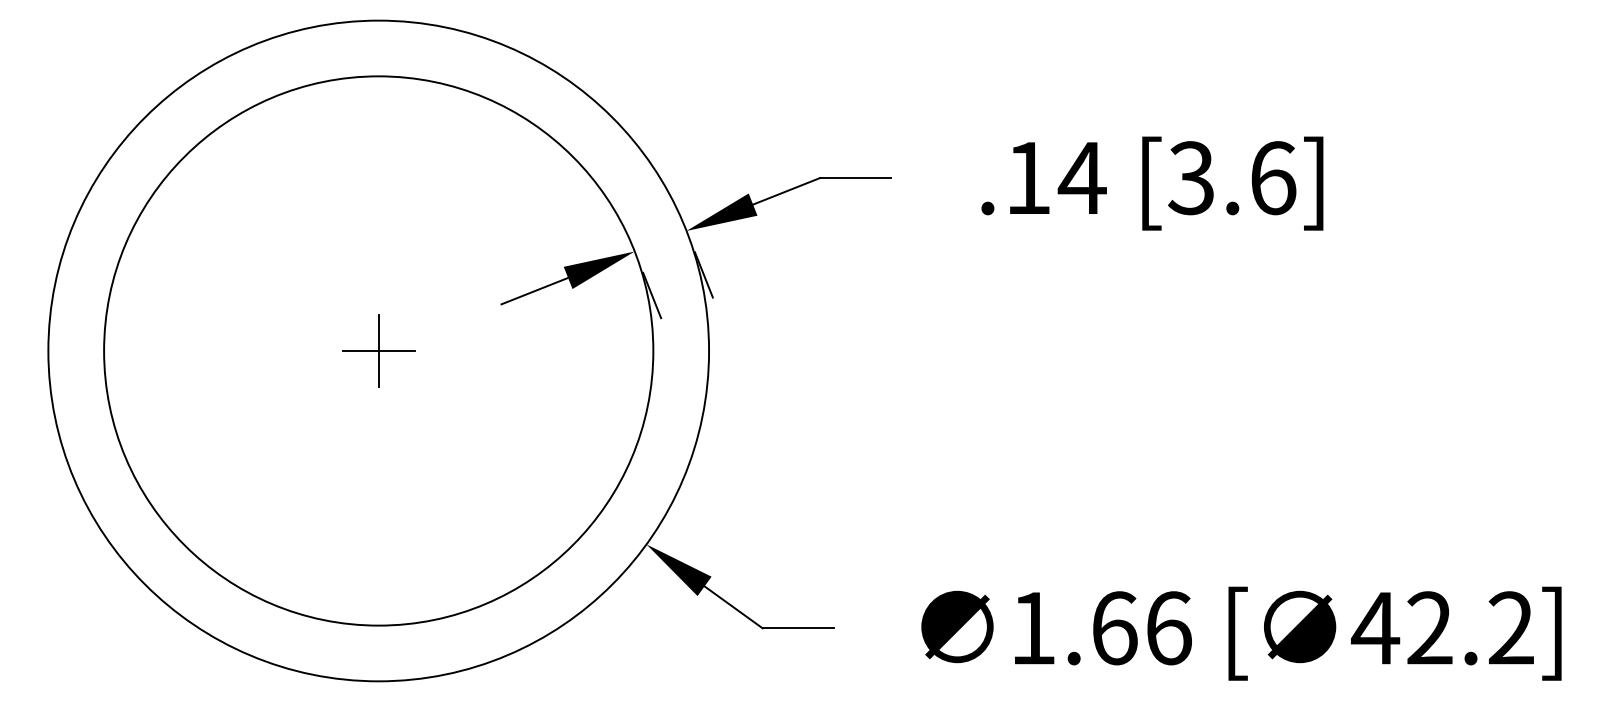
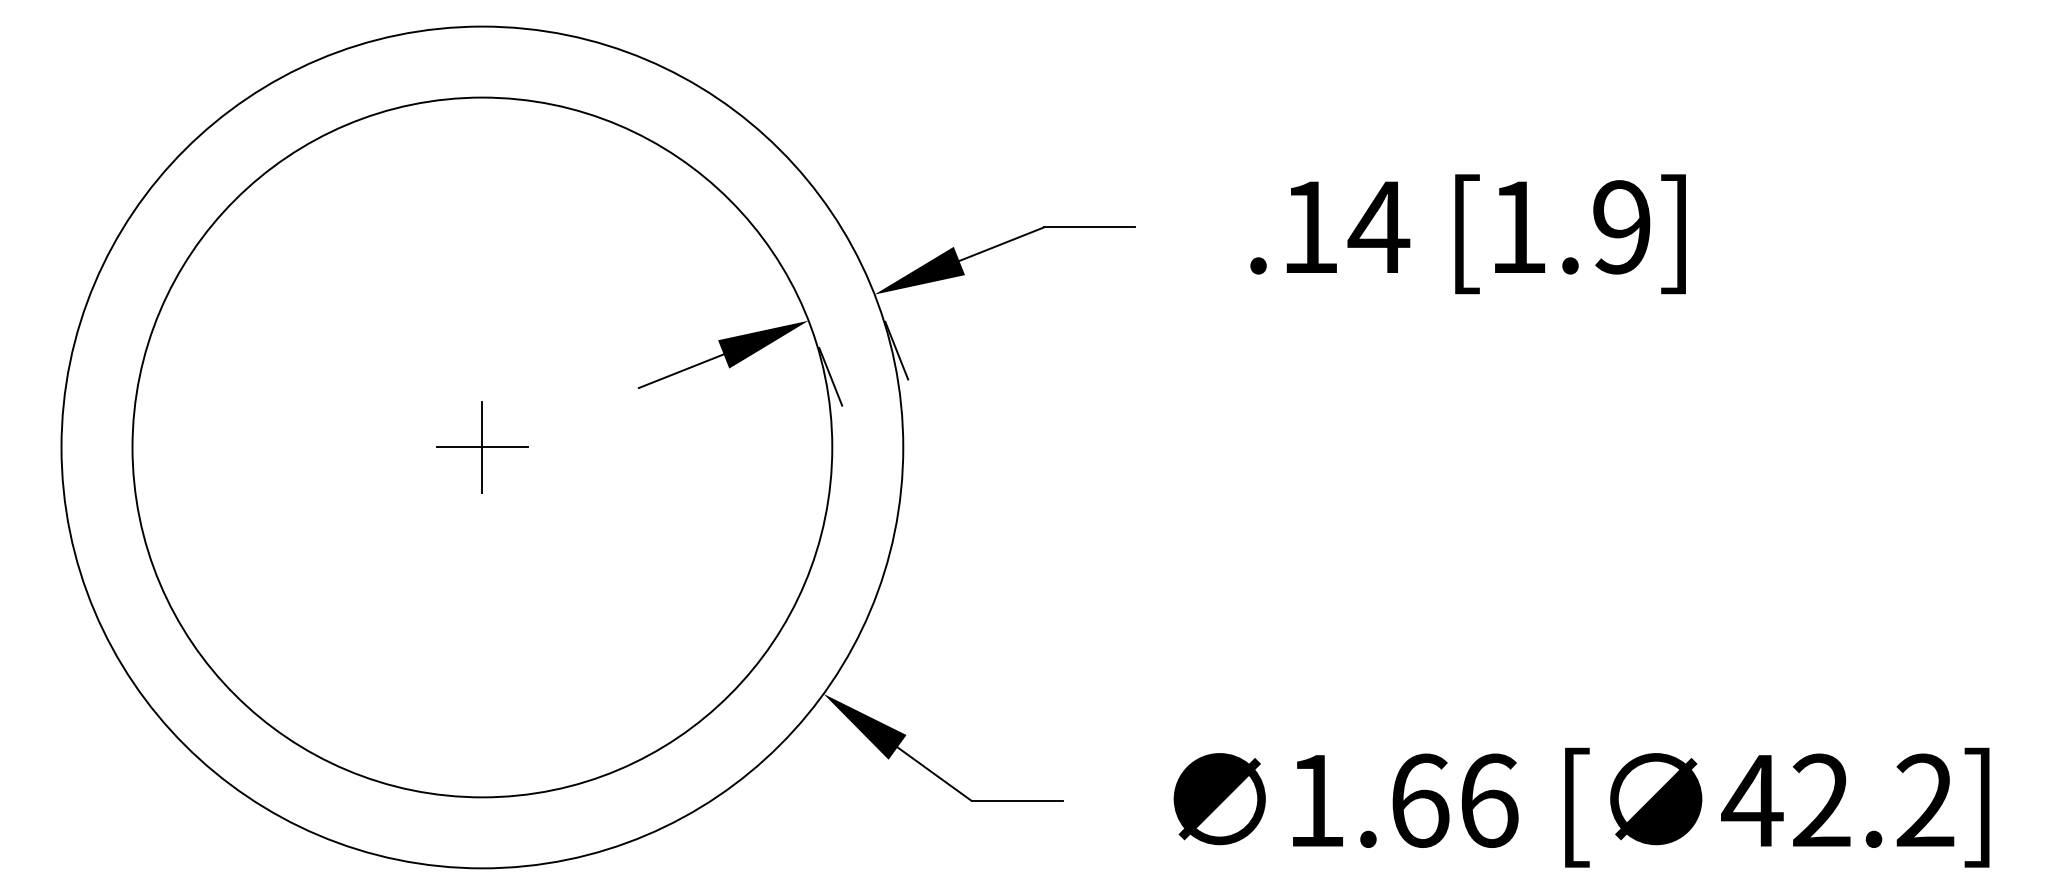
text: (1231, 178) -> (1569, 227), [3.6] -> [1.9]

